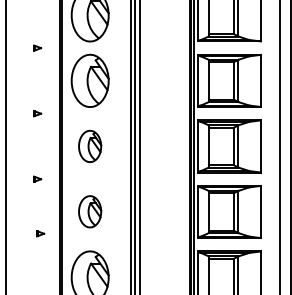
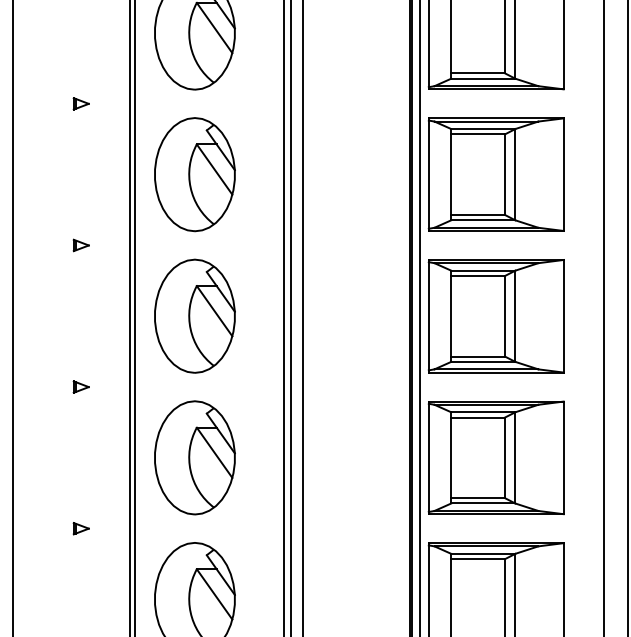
part: (89, 146) -> (193, 316), size x1.67
part: (89, 211) -> (193, 456), size x1.67
part: (40, 233) -> (81, 528), moved

